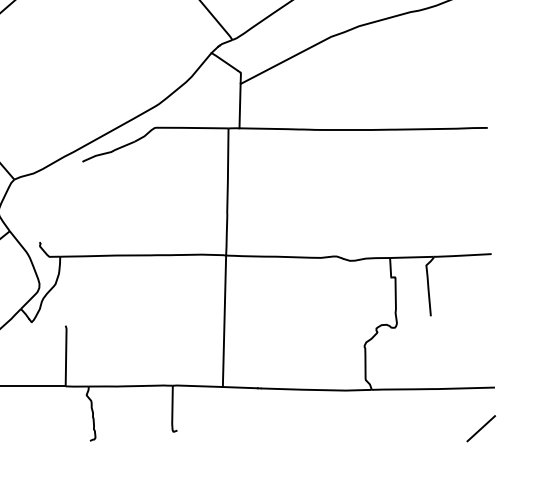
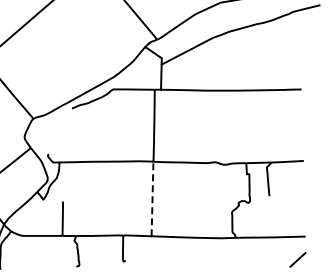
line: (224, 320) -> (152, 198), solid -> dashed

